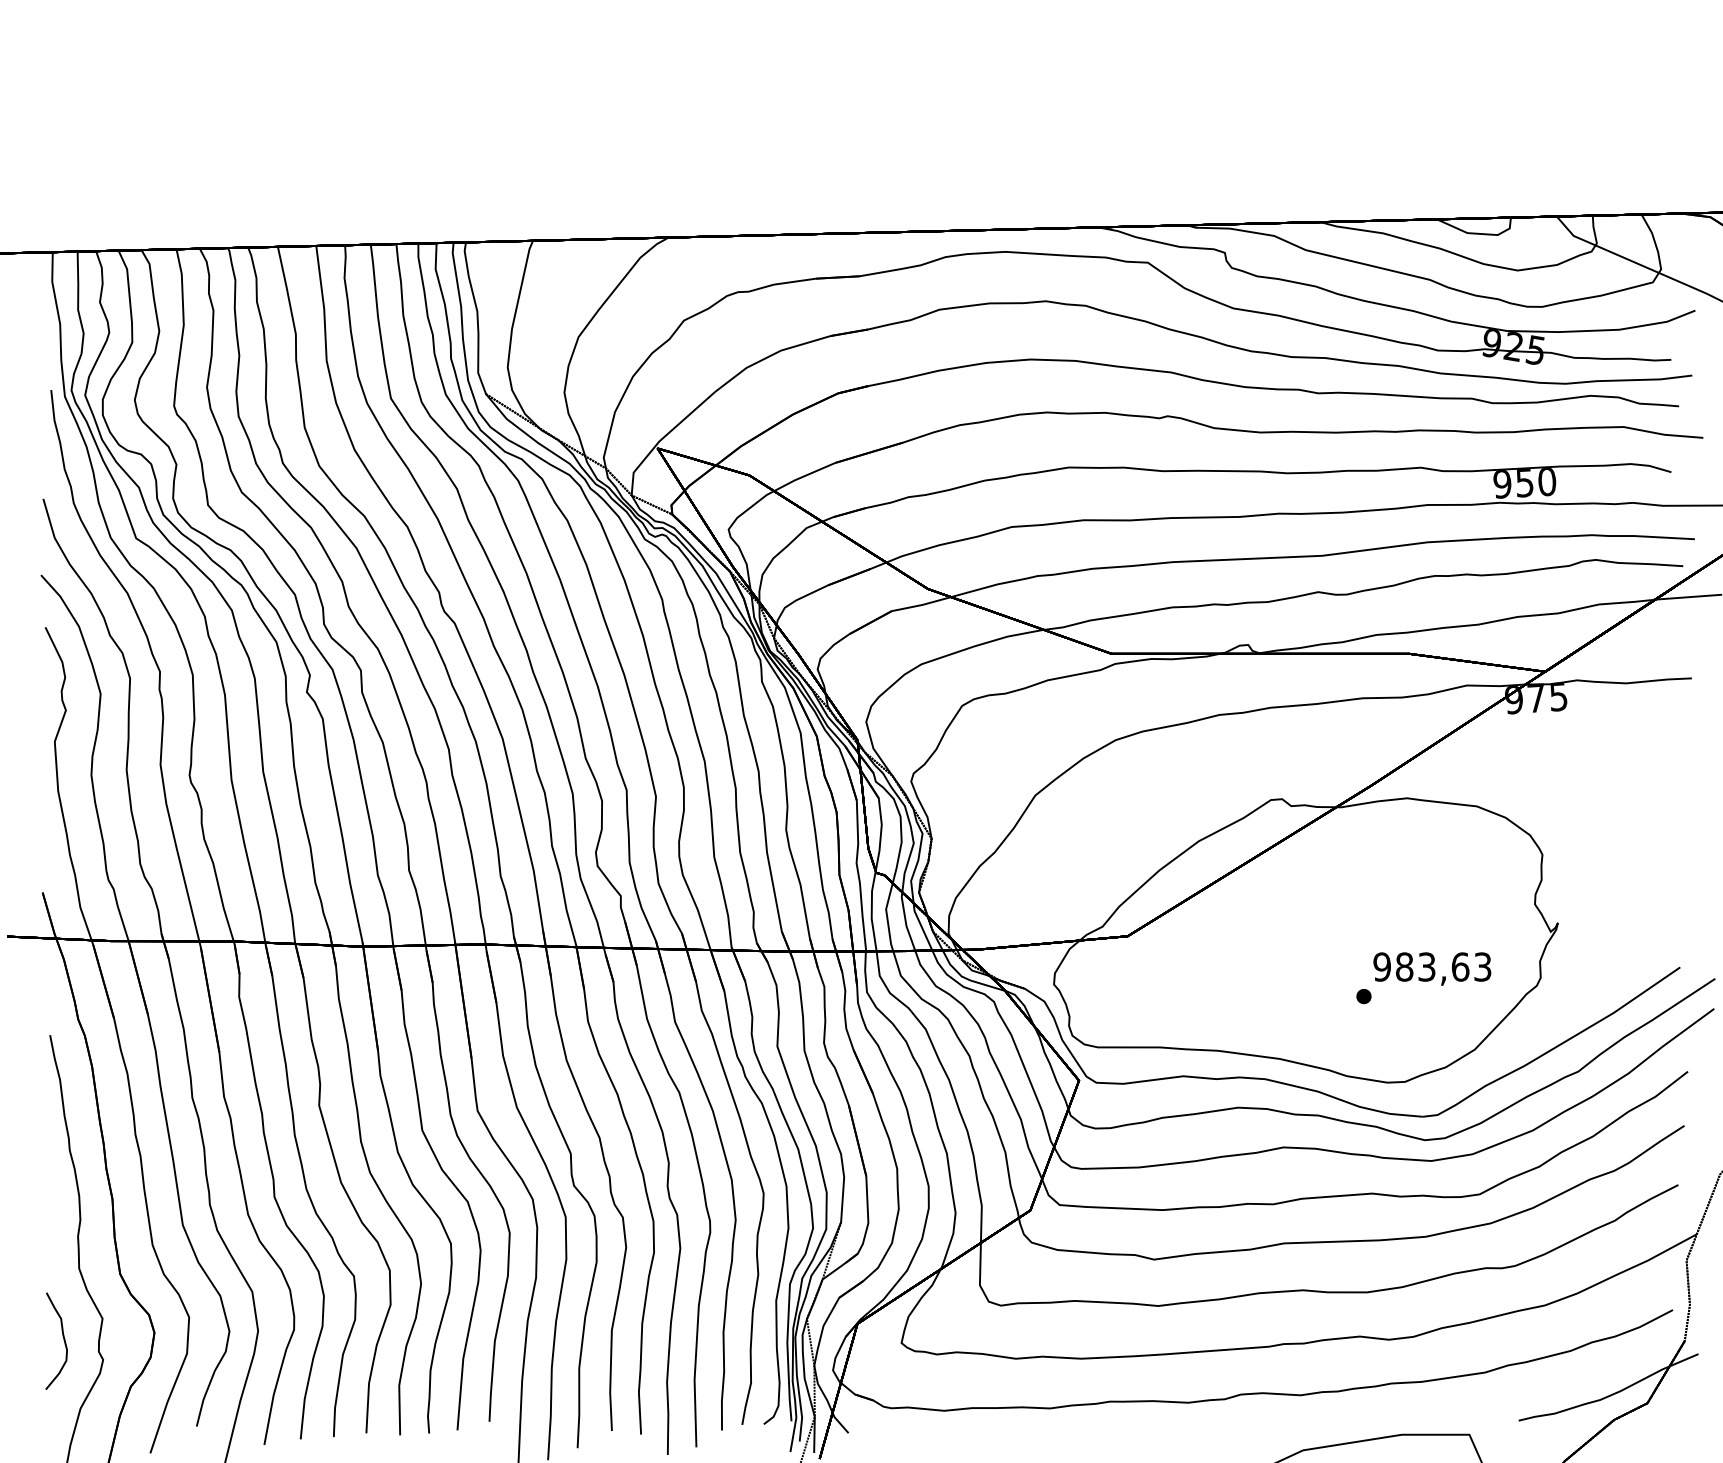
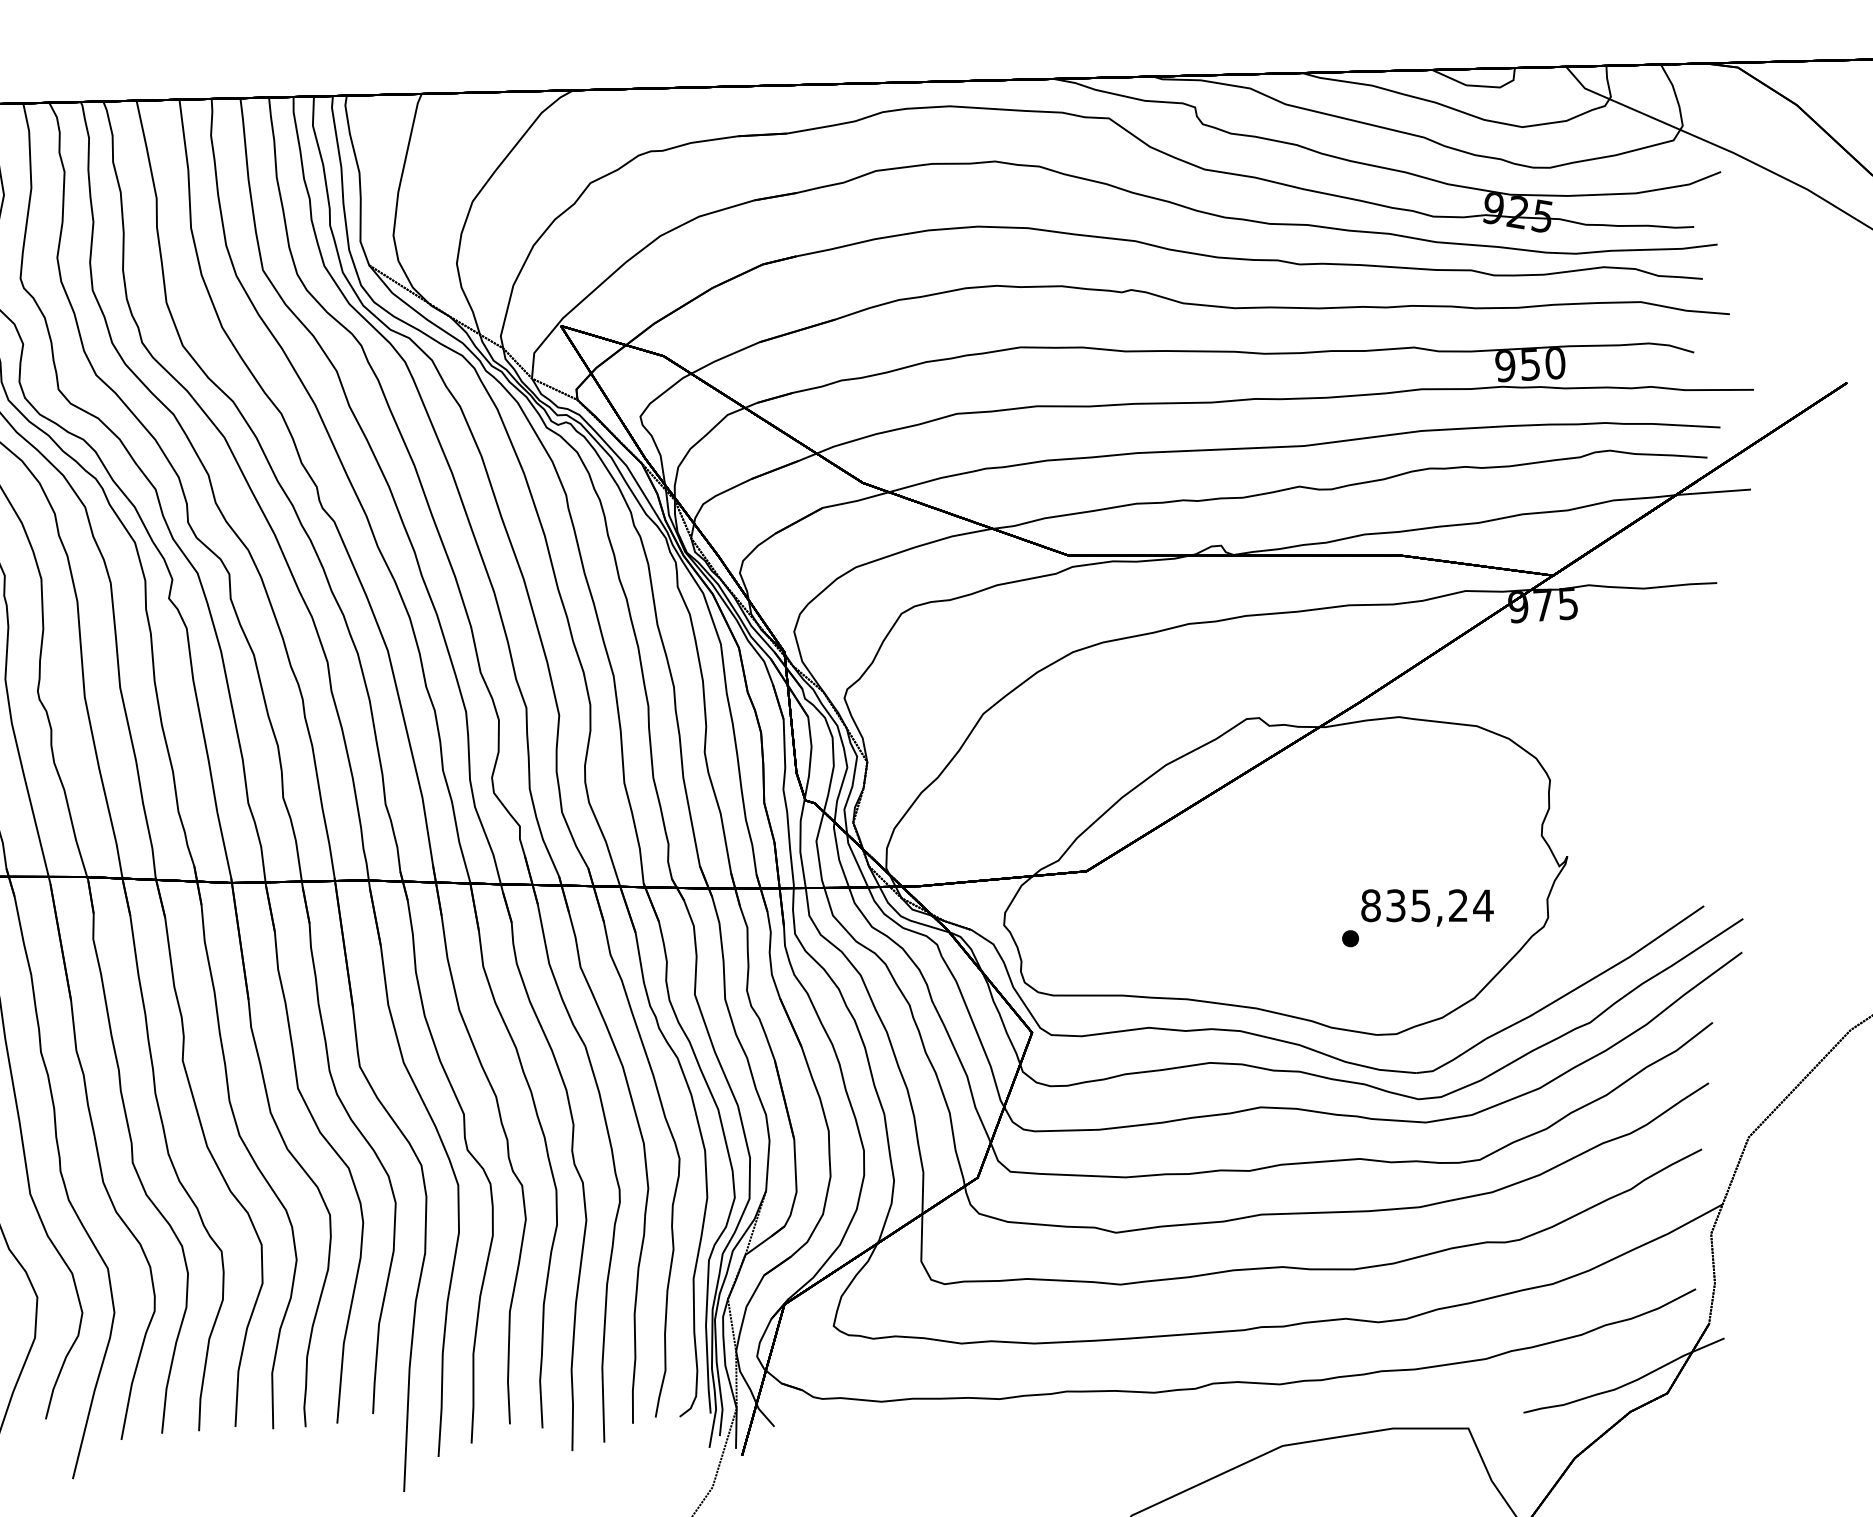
text: (1432, 966) -> (1427, 905), 983,63 -> 835,24

